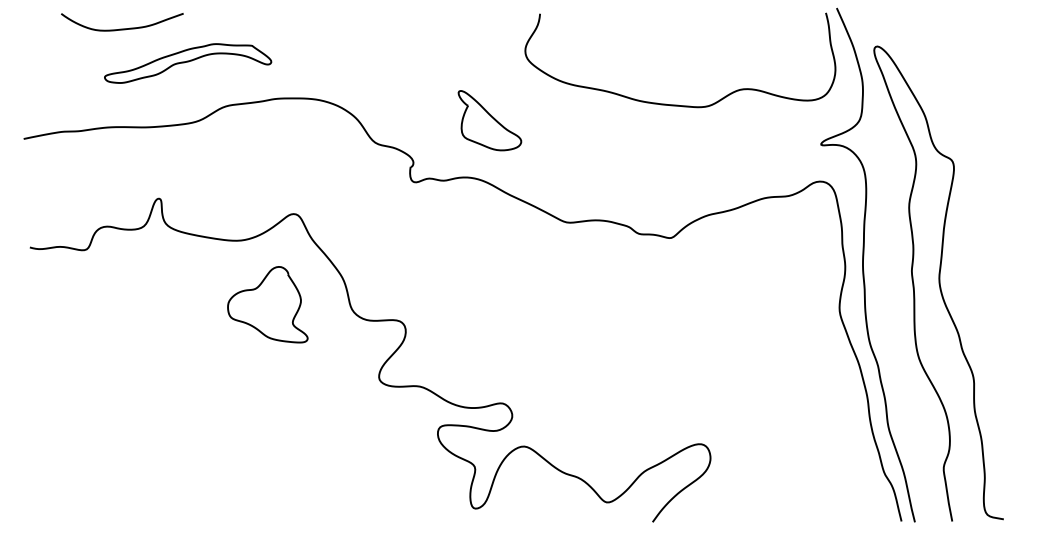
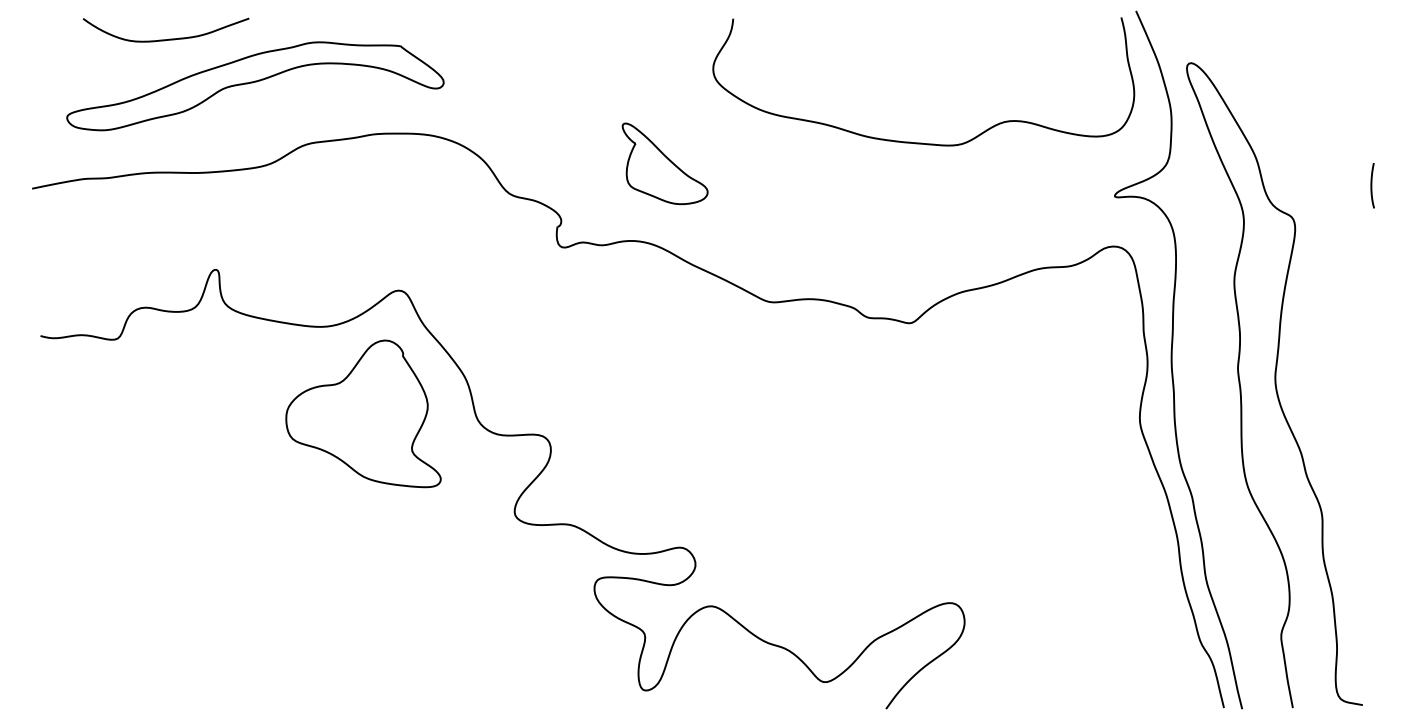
part: (187, 63) -> (254, 86), size x1.67
line: (1010, 136) -> (1371, 185), added
part: (267, 304) -> (363, 413), size x1.43

